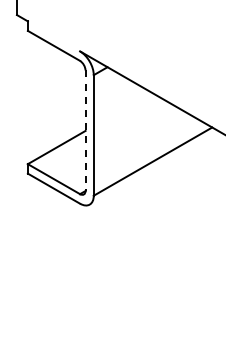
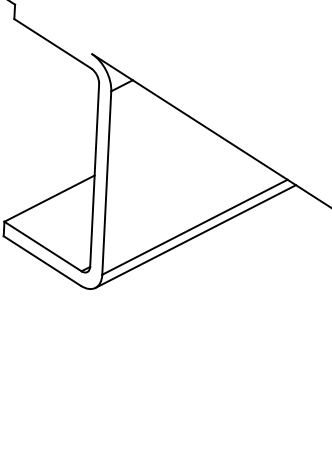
line: (85, 131) -> (94, 176), dashed -> solid
line: (153, 167) -> (195, 236), added

